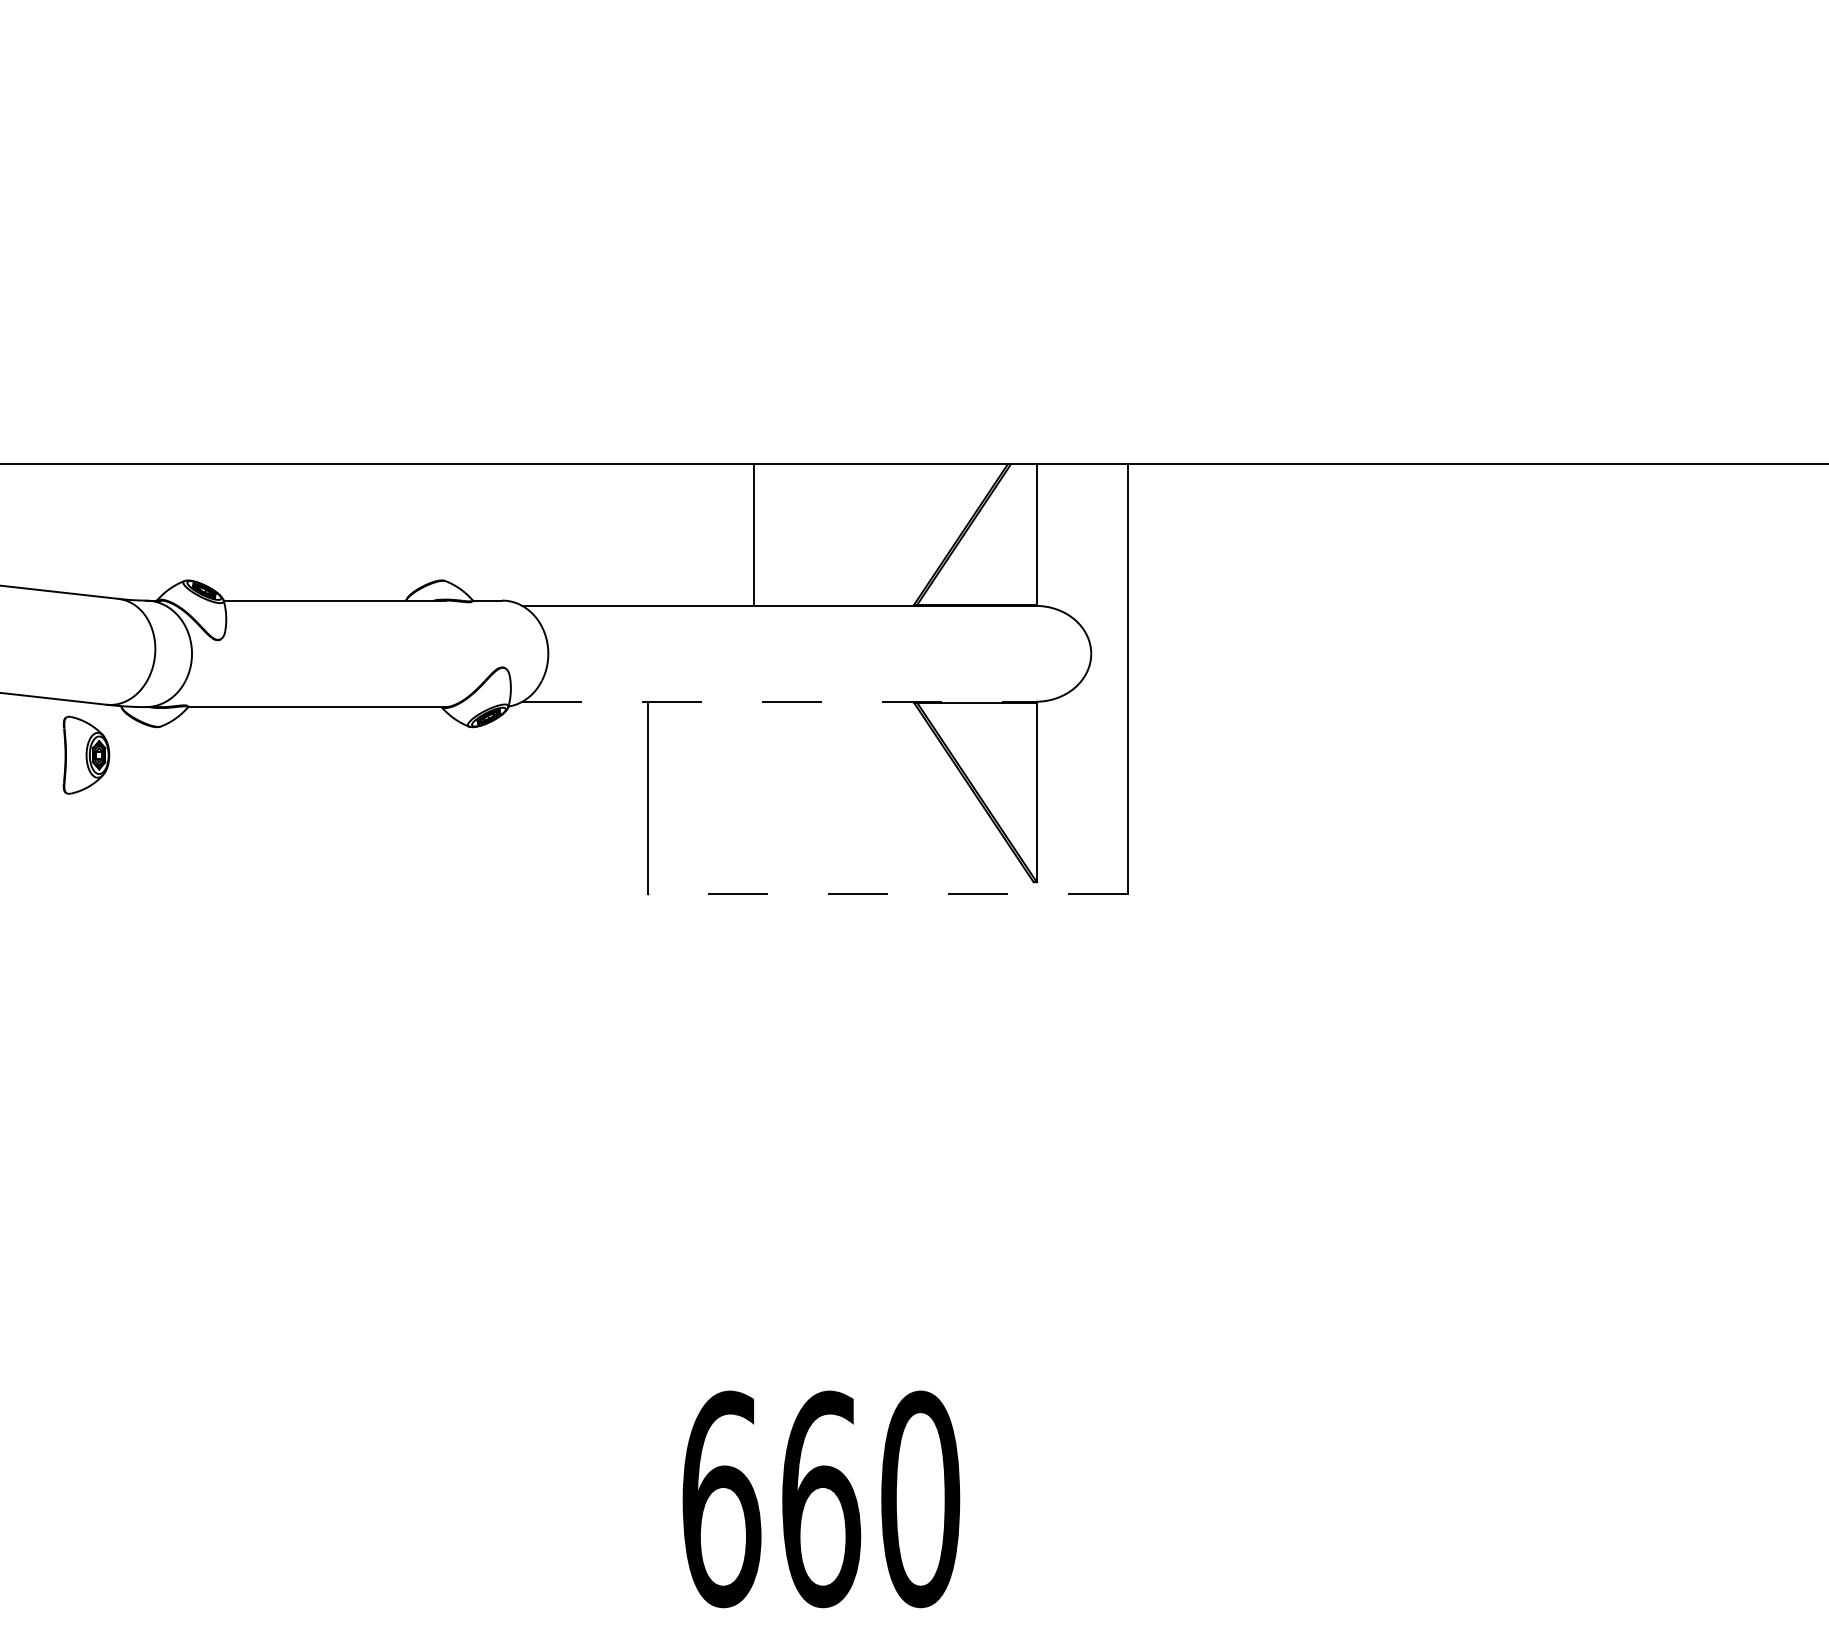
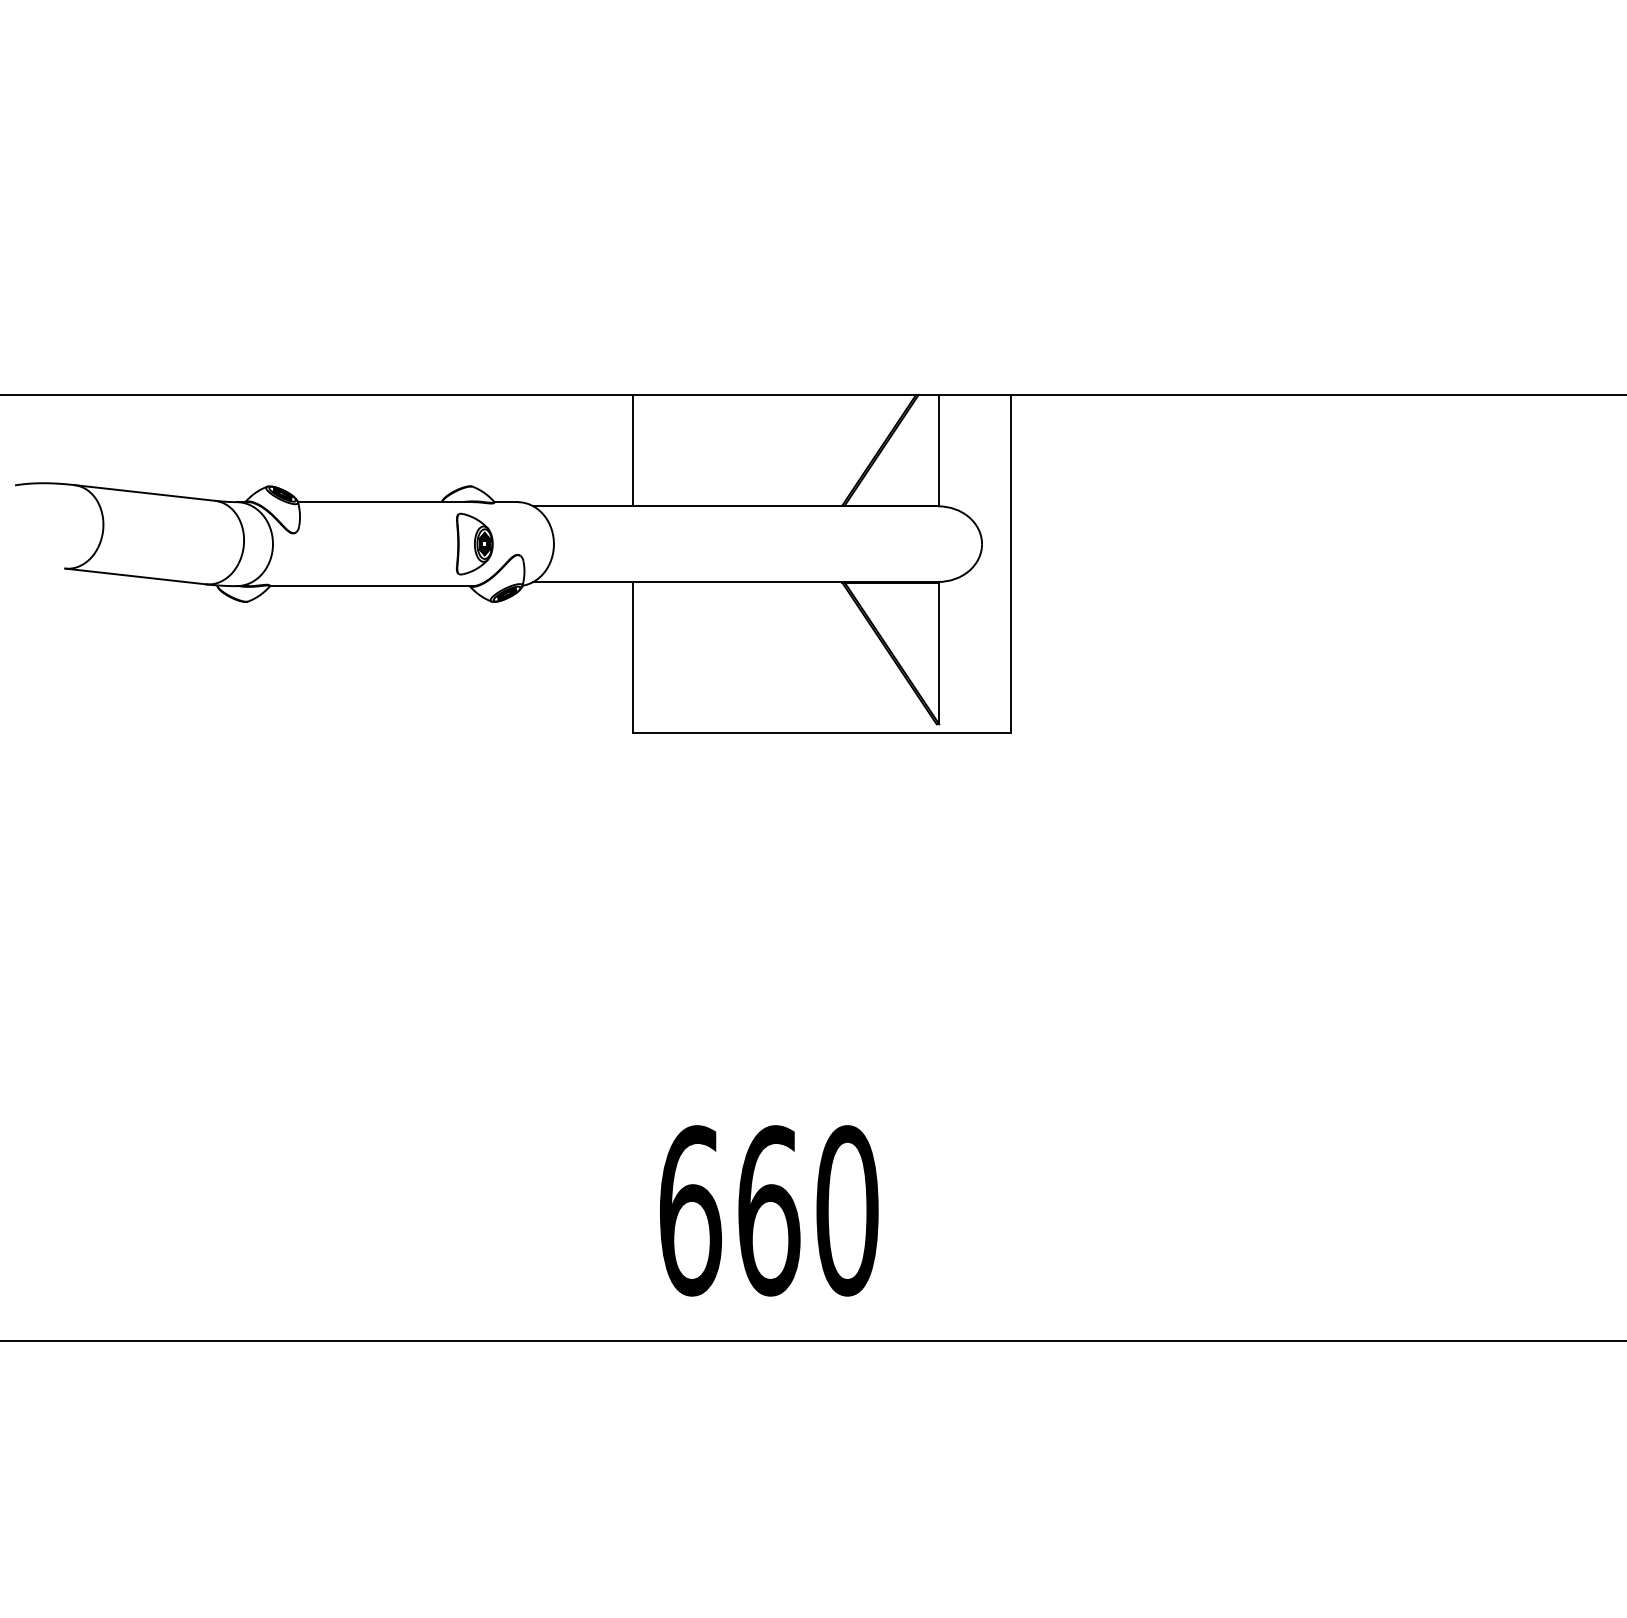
line: (753, 535) -> (632, 450), moved
line: (779, 701) -> (736, 581), dashed -> solid
part: (86, 754) -> (474, 543), moved
line: (887, 893) -> (821, 733), dashed -> solid

